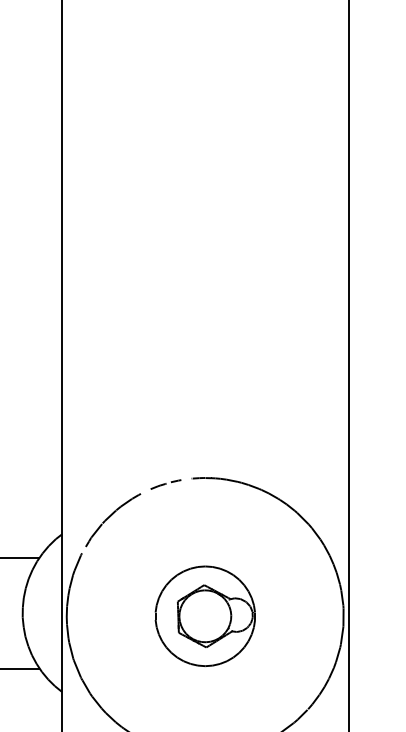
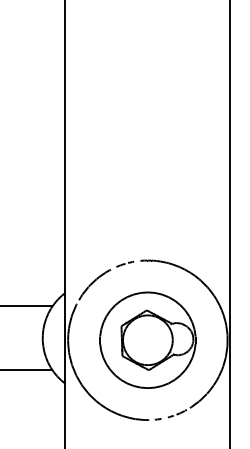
part: (204, 615) -> (147, 339), size x1.67

